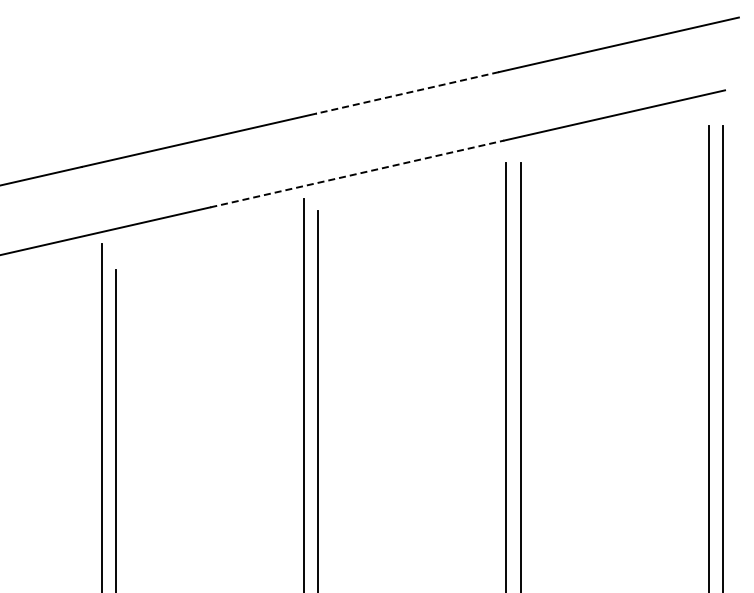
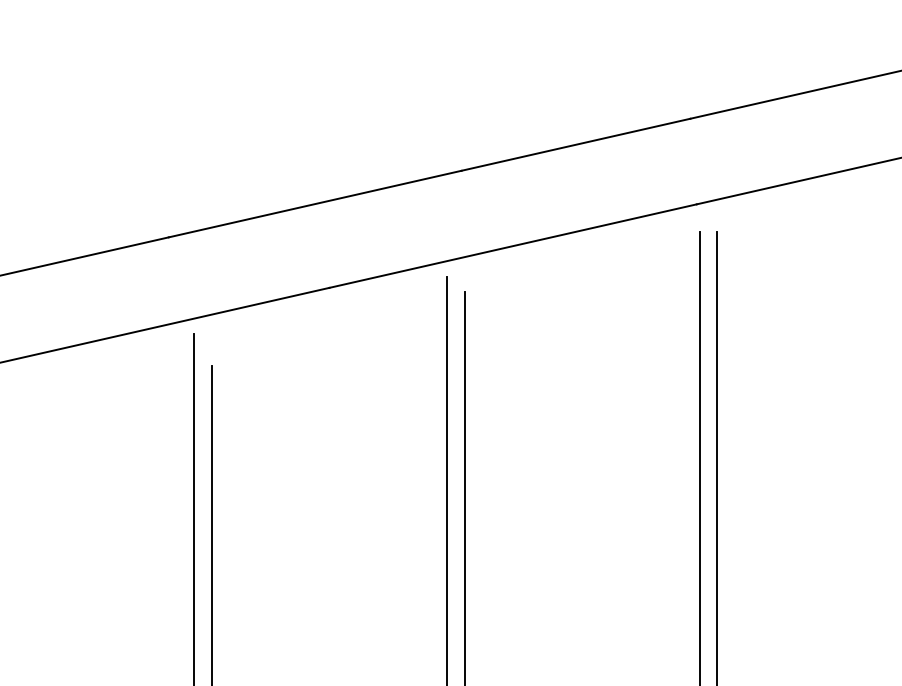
line: (407, 92) -> (575, 144), dashed -> solid
line: (357, 173) -> (513, 245), dashed -> solid

